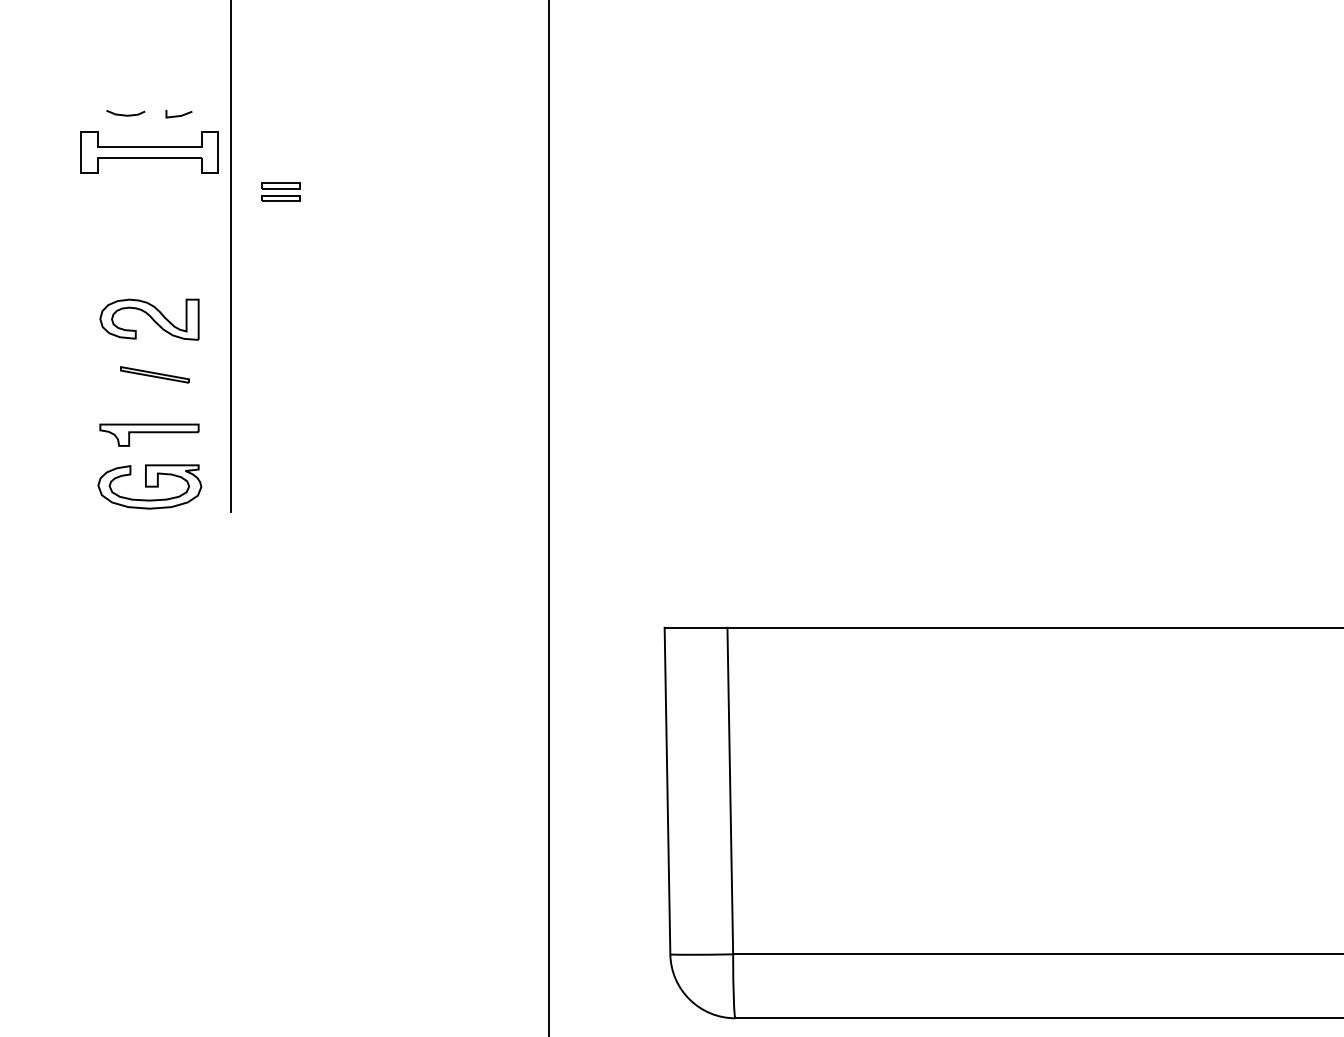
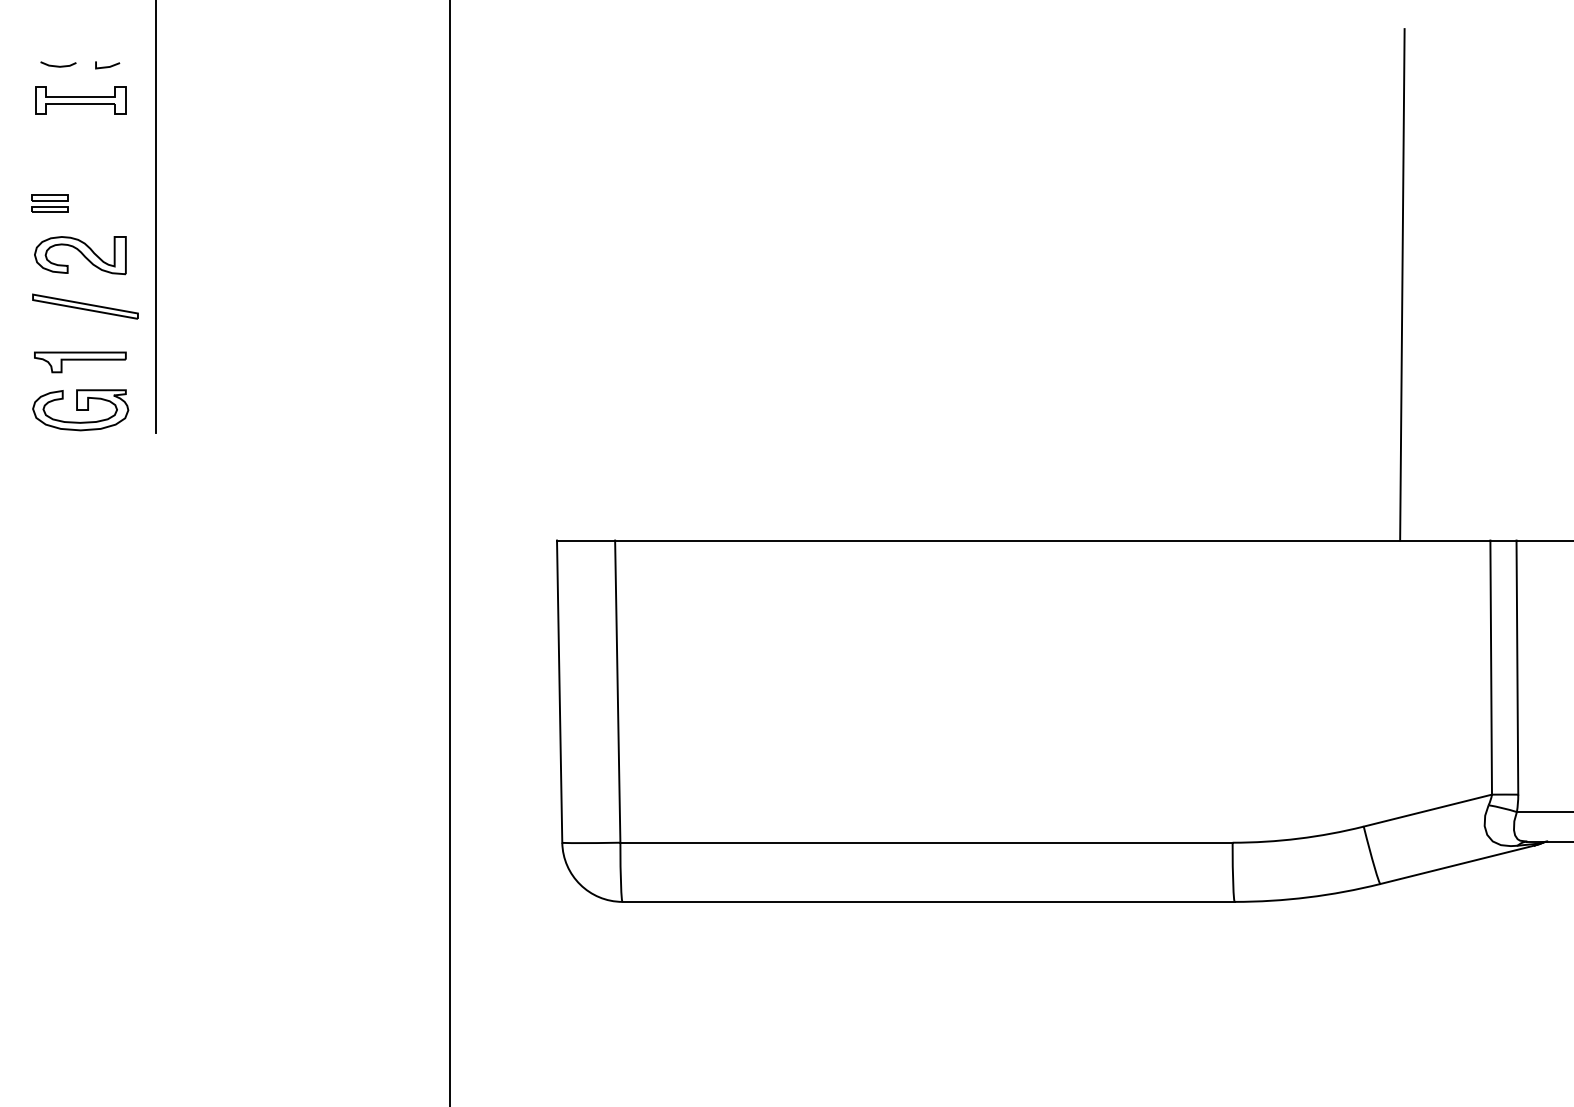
part: (149, 152) -> (80, 100), size x0.71
part: (280, 192) -> (49, 203), moved
part: (155, 374) -> (85, 306), size x1.67

